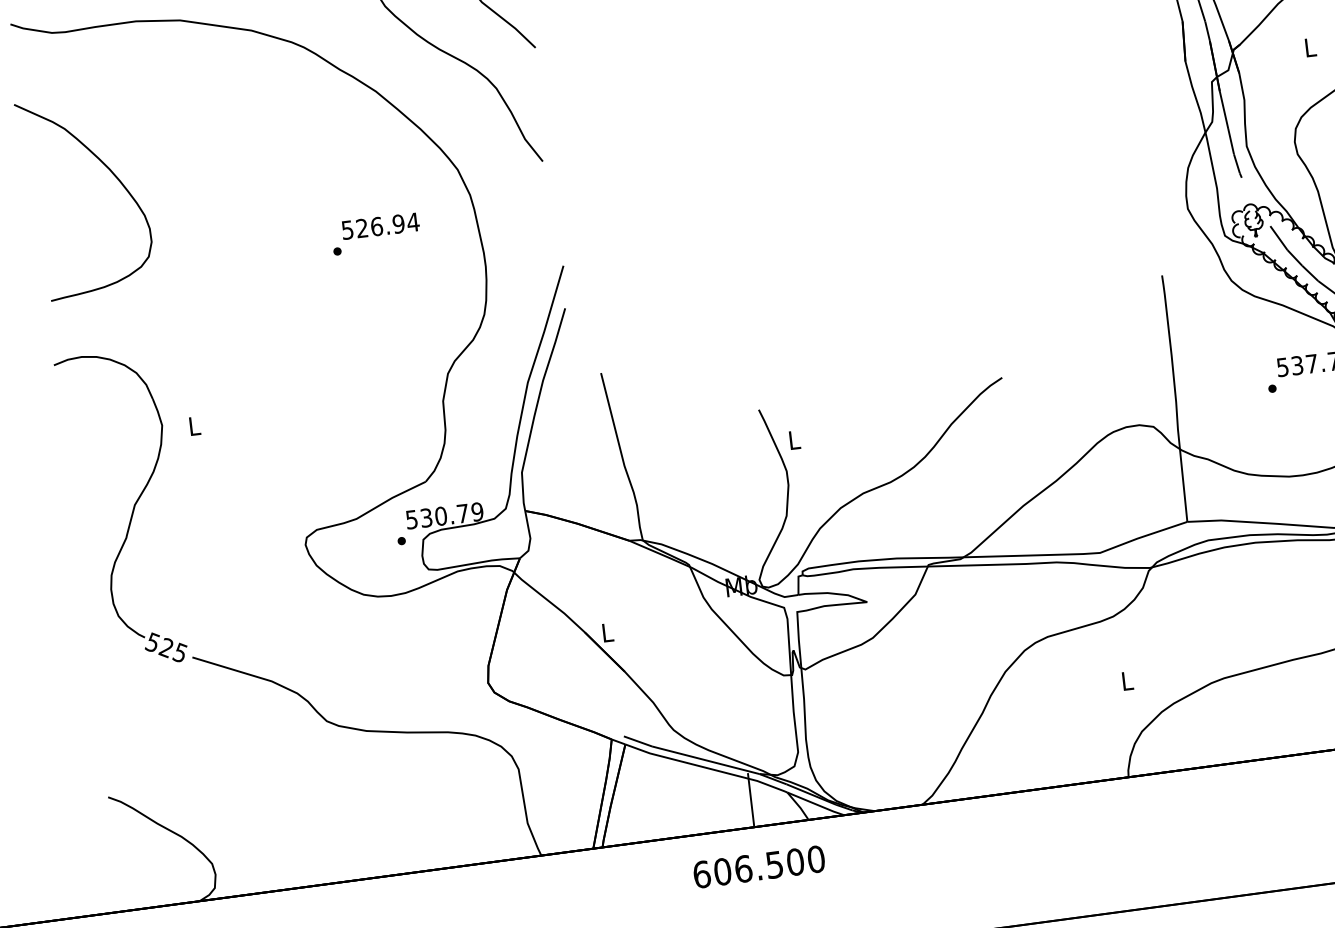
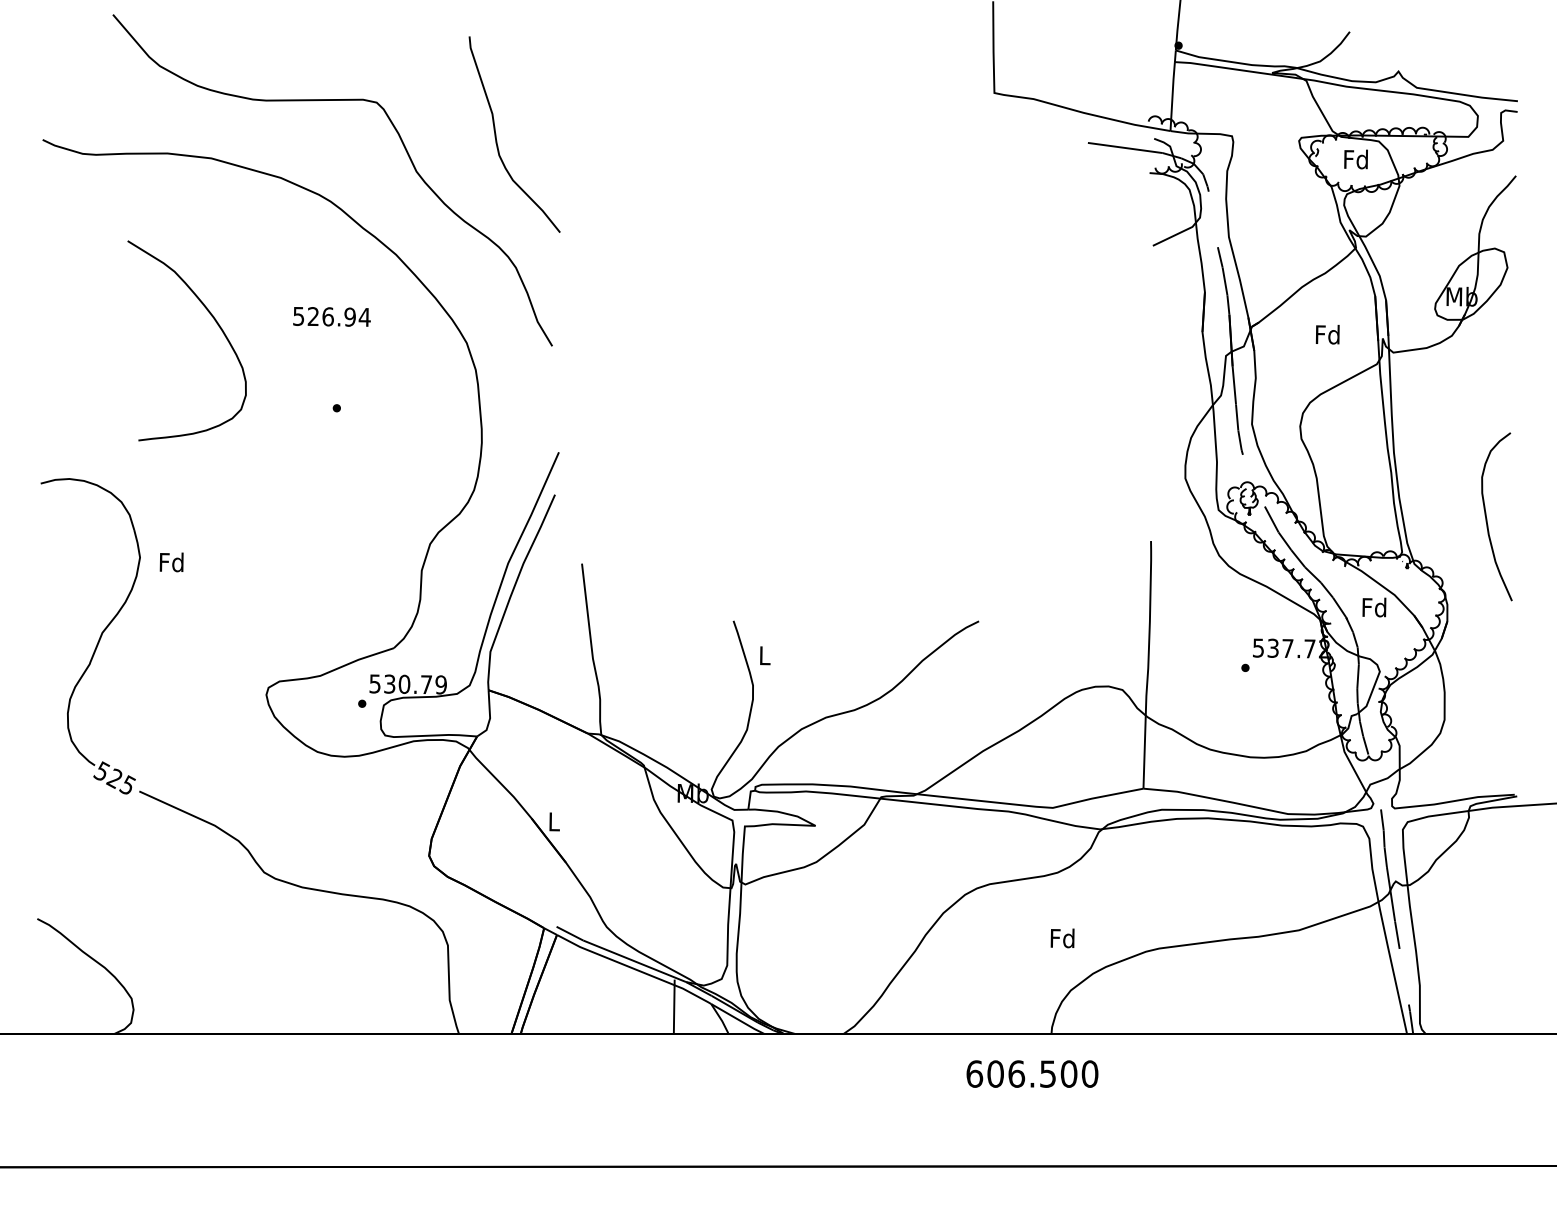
text: (1309, 47) -> (1327, 334), L -> Fd
curve: (111, 173) -> (215, 322), moved
text: (380, 225) -> (331, 316), moved
text: (193, 426) -> (171, 562), L -> Fd
text: (1126, 681) -> (1062, 938), L -> Fd
text: (759, 866) -> (1032, 1073), moved

